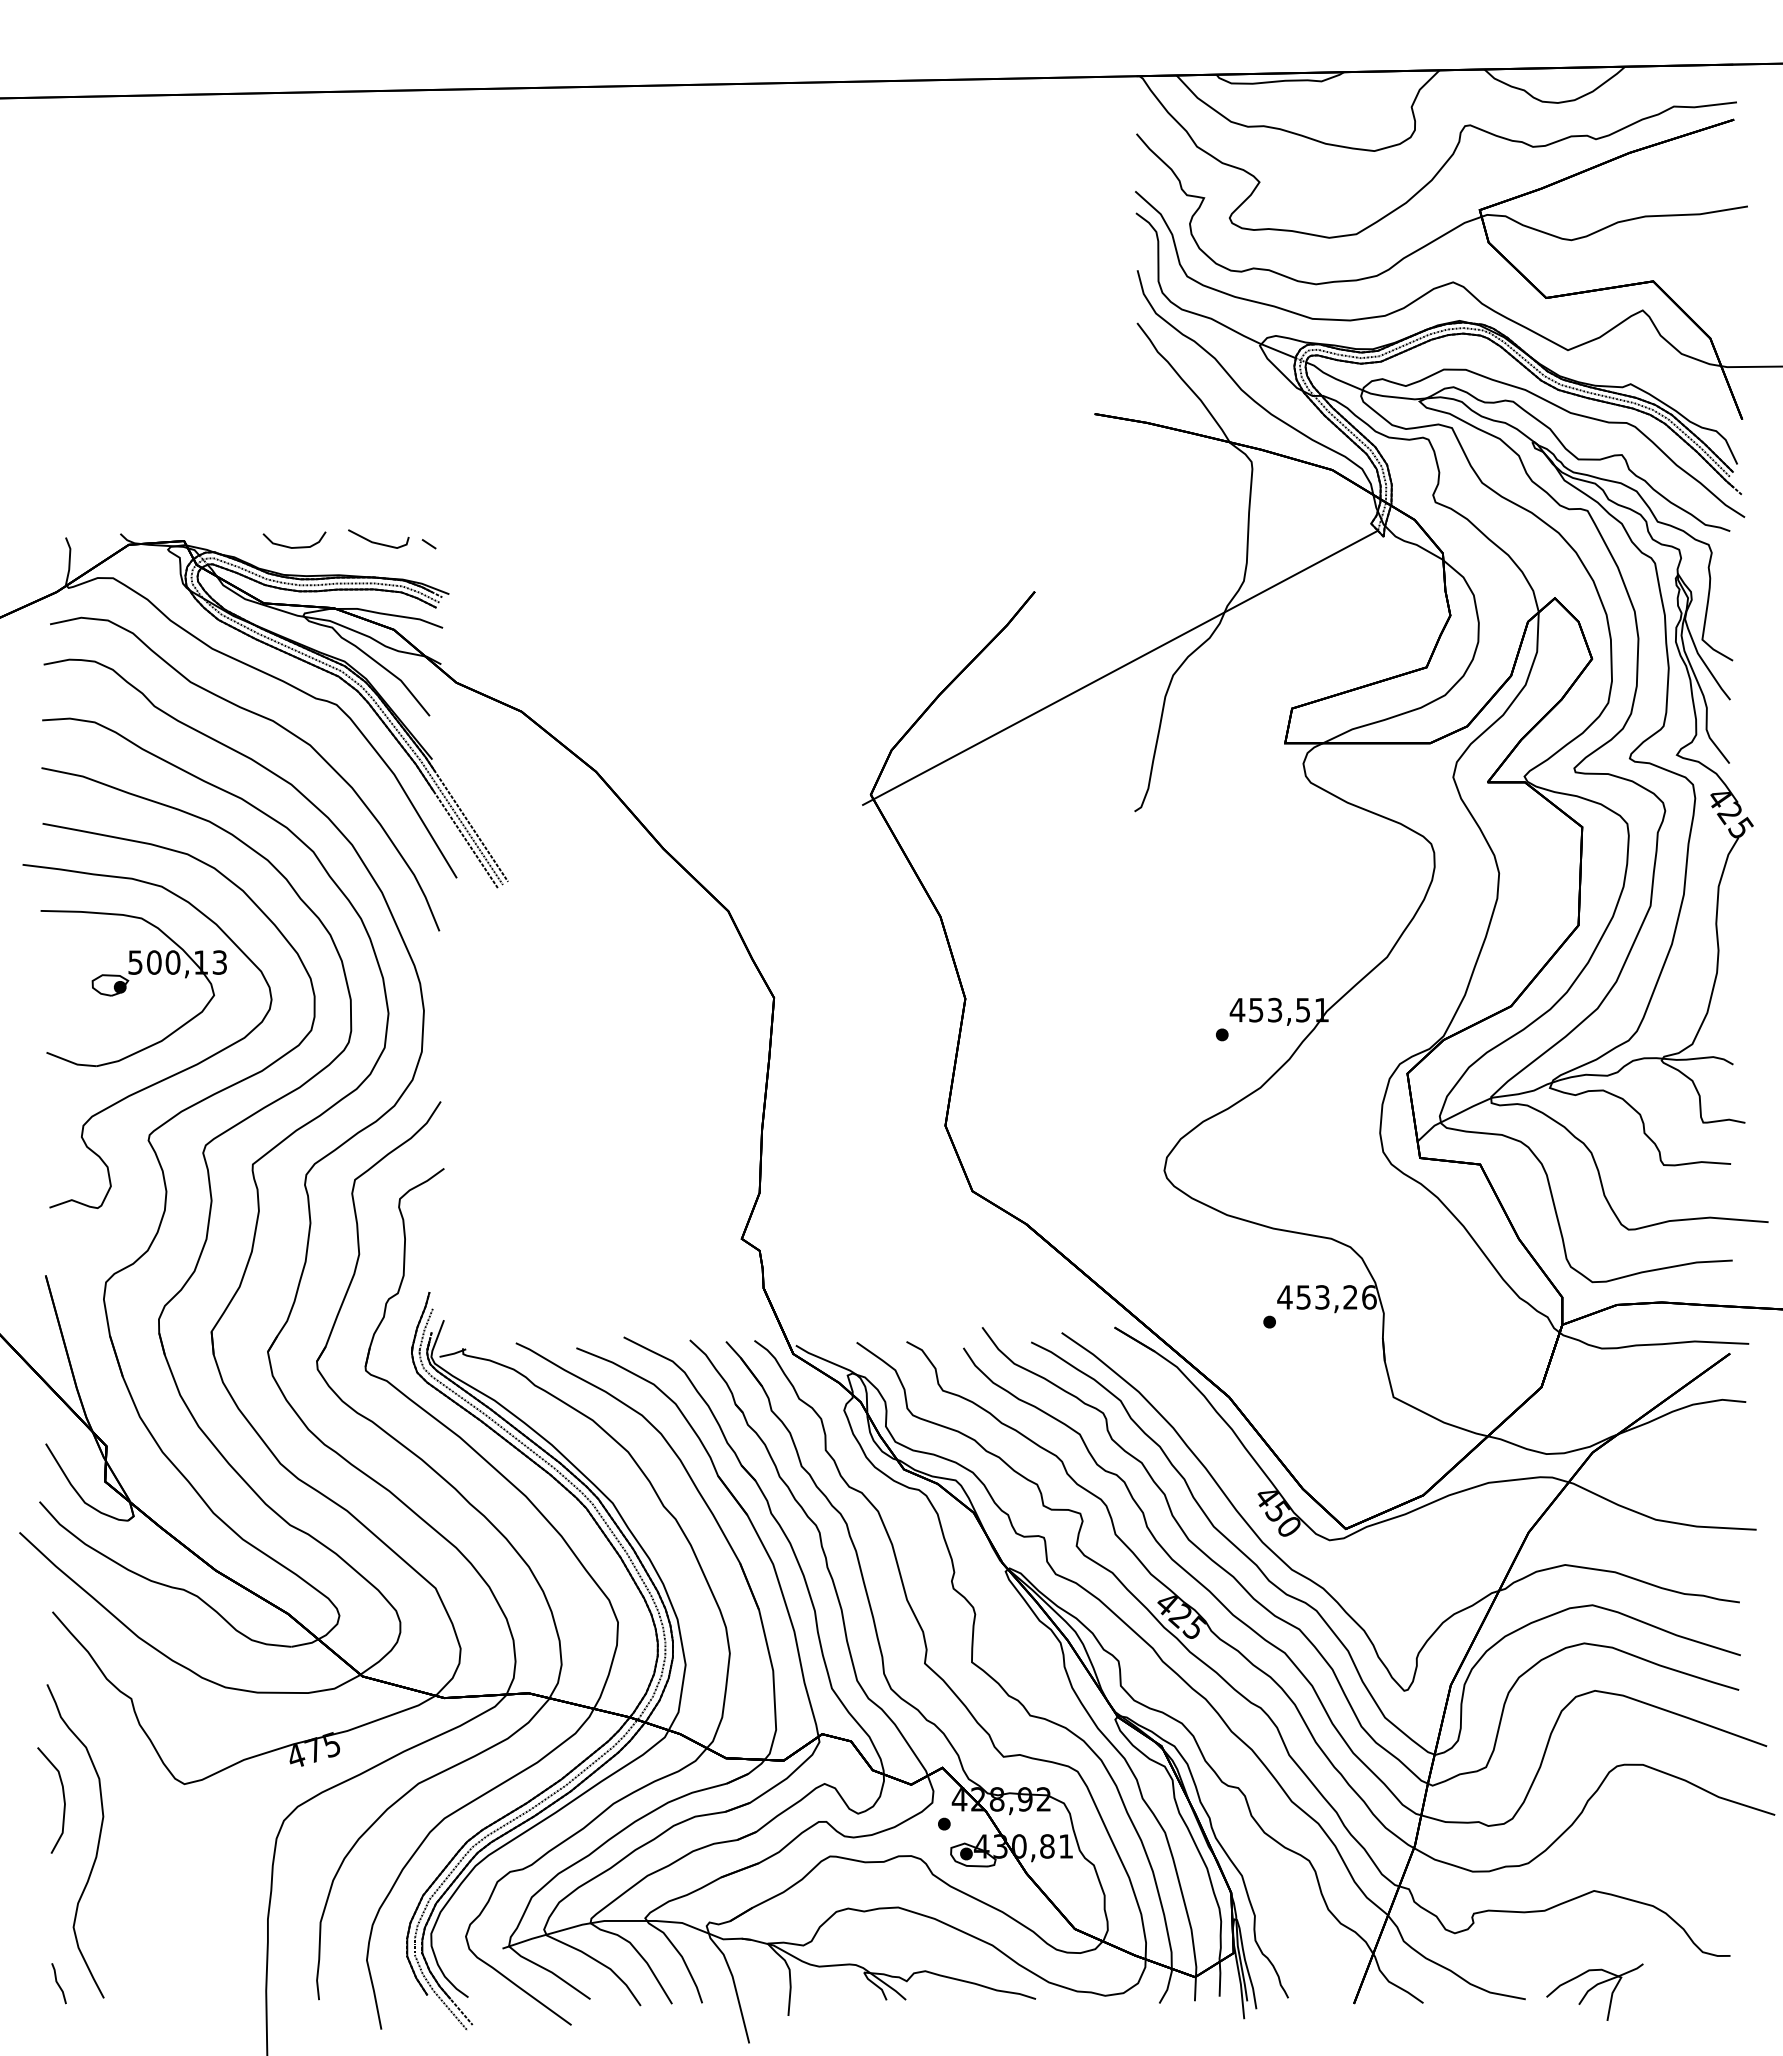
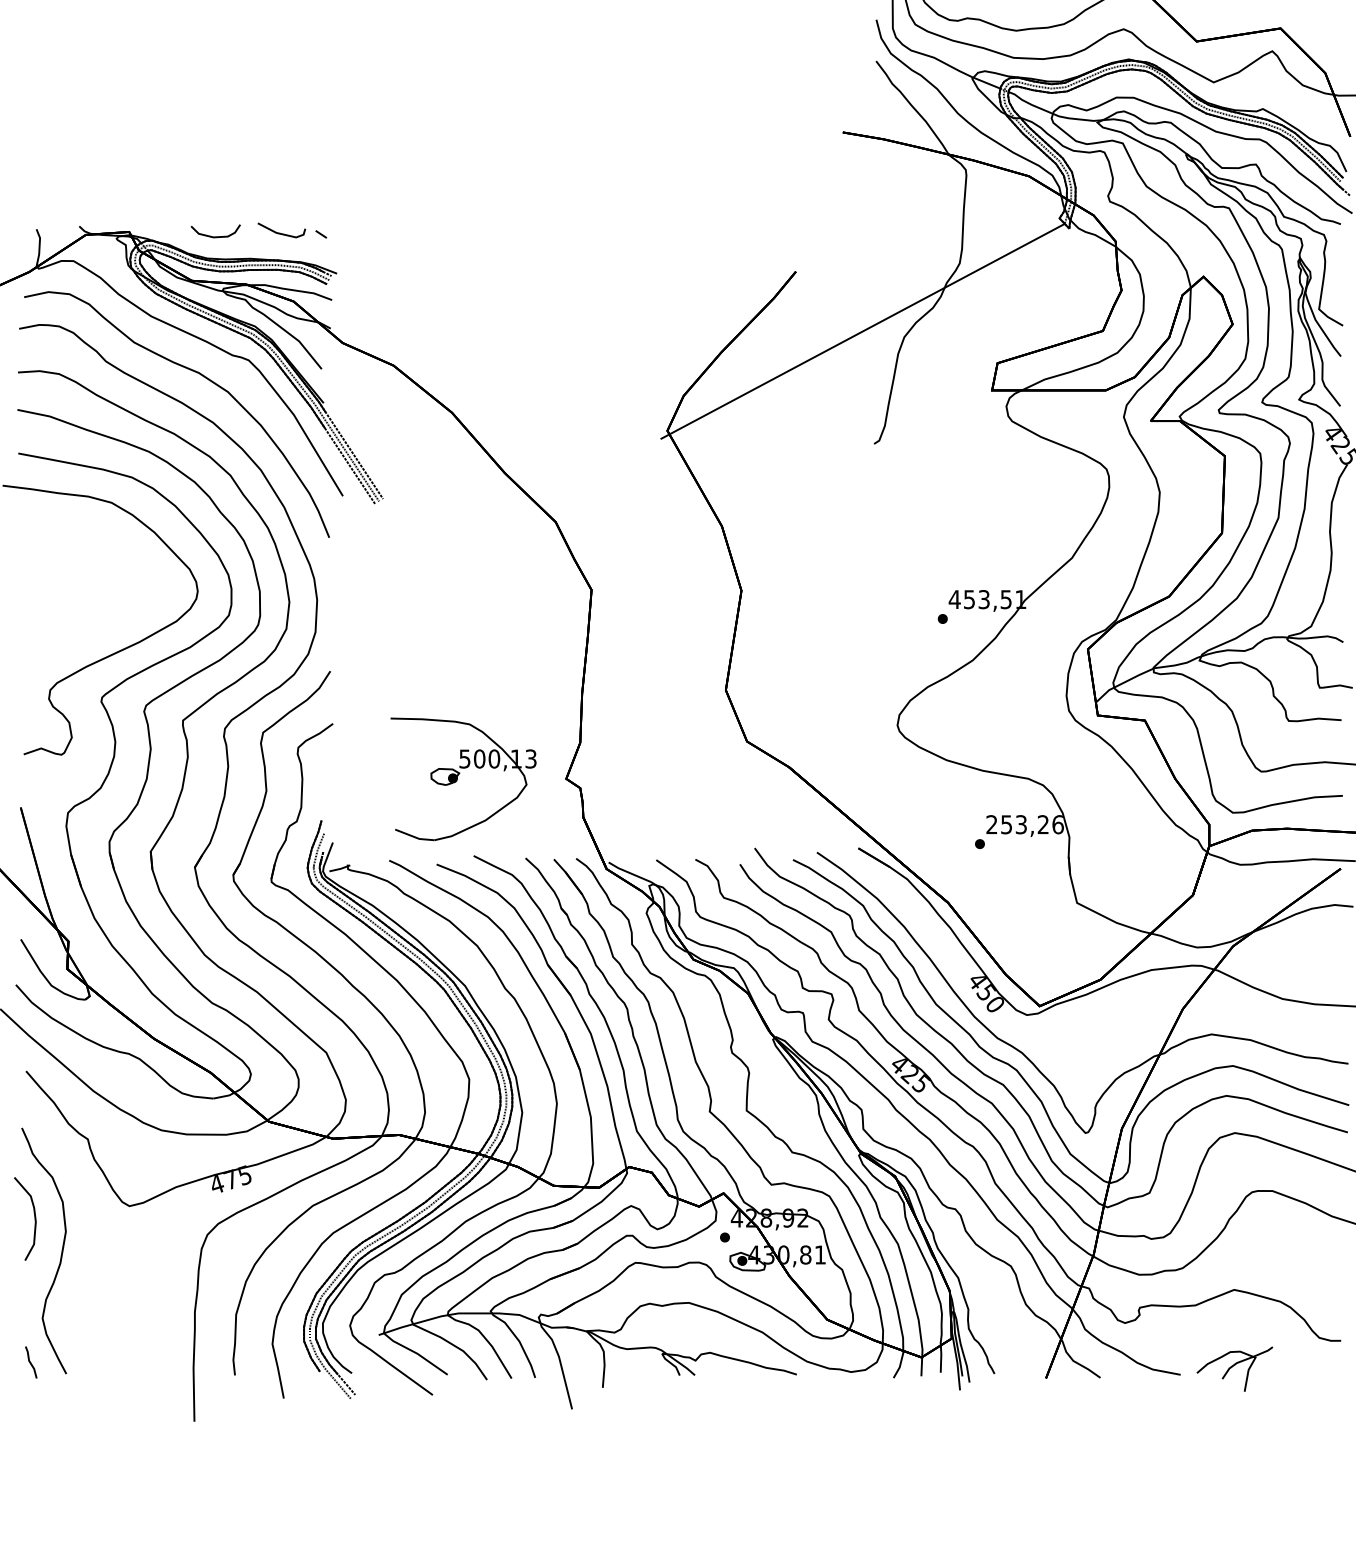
part: (126, 988) -> (457, 779), moved
text: (1284, 1297) -> (991, 824), 453,26 -> 253,26

